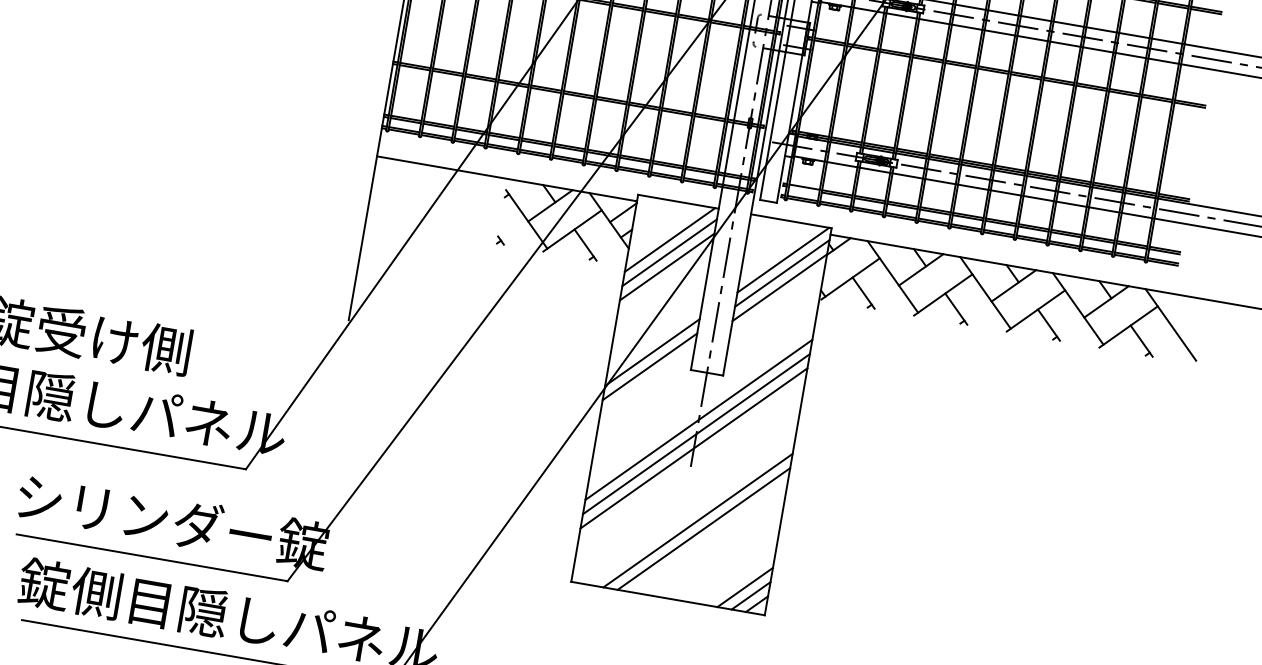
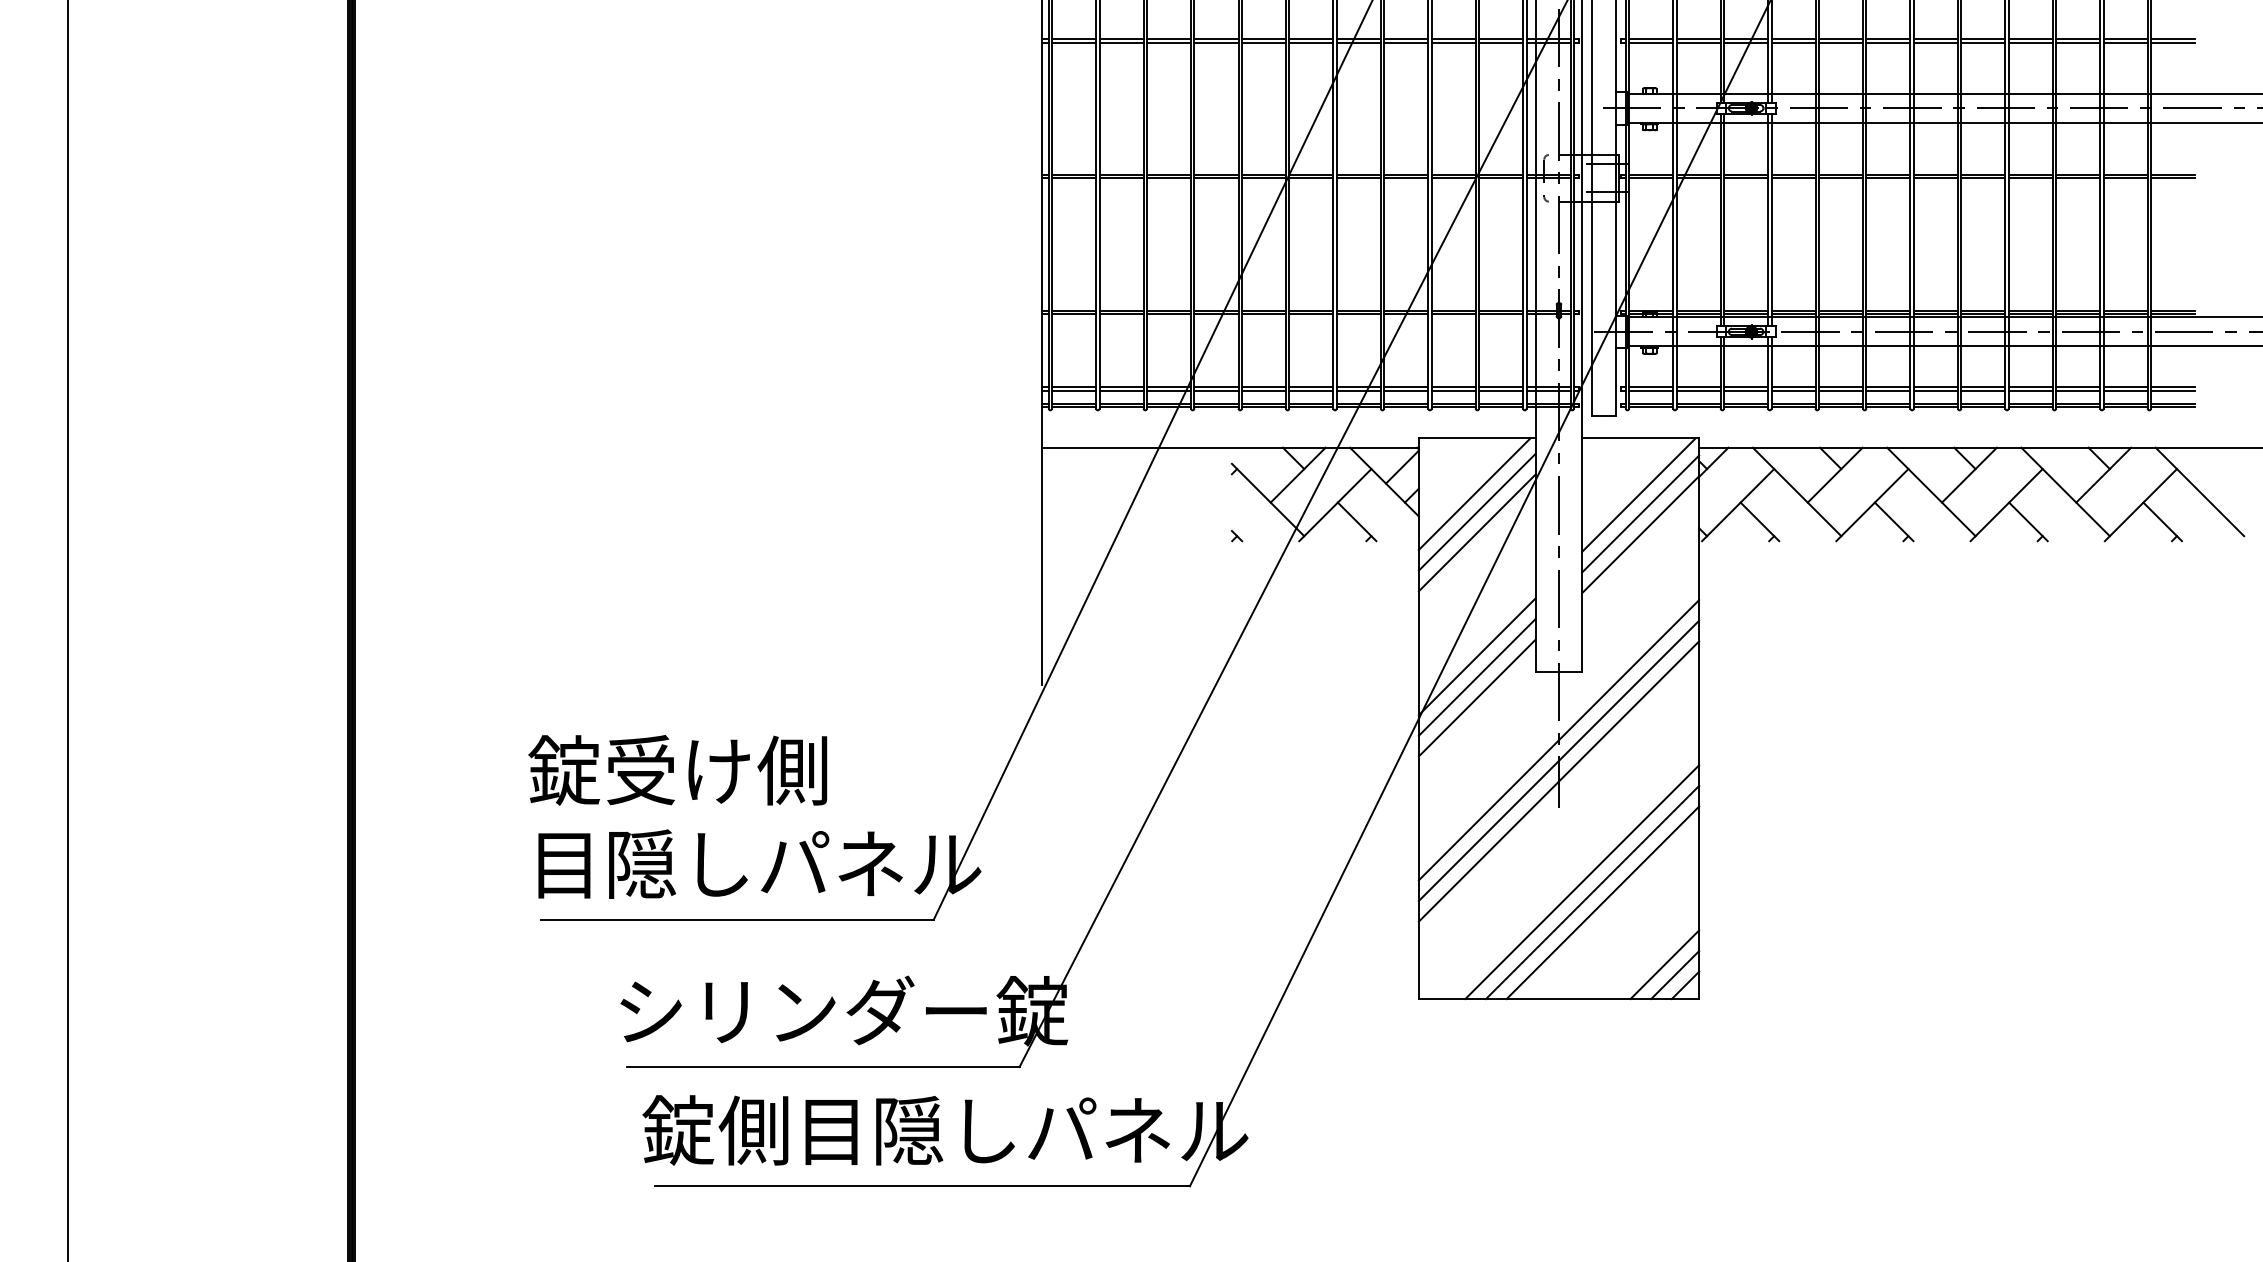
line: (804, 189) -> (1651, 390), added
line: (647, 380) -> (1476, 697), added
line: (709, 537) -> (1602, 902), added

